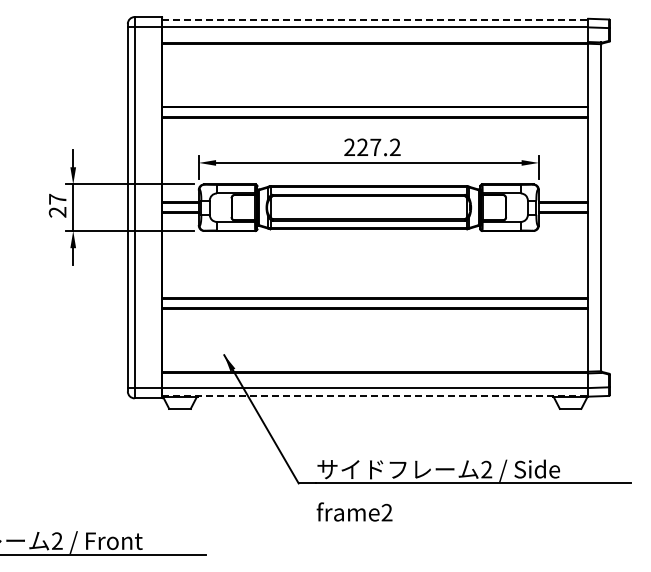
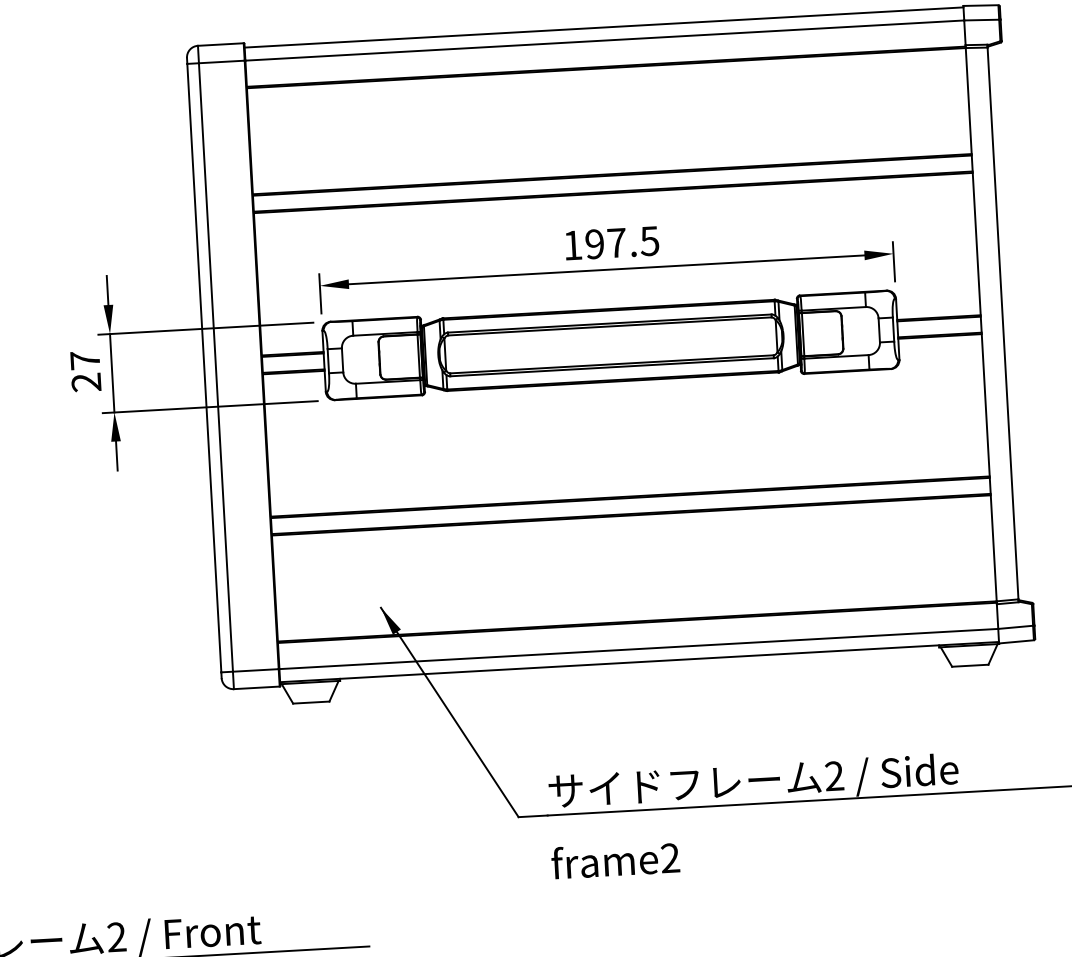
line: (375, 19) -> (604, 27), dashed -> solid
text: (372, 147) -> (611, 243), 227.2 -> 197.5
line: (375, 395) -> (639, 661), dashed -> solid

